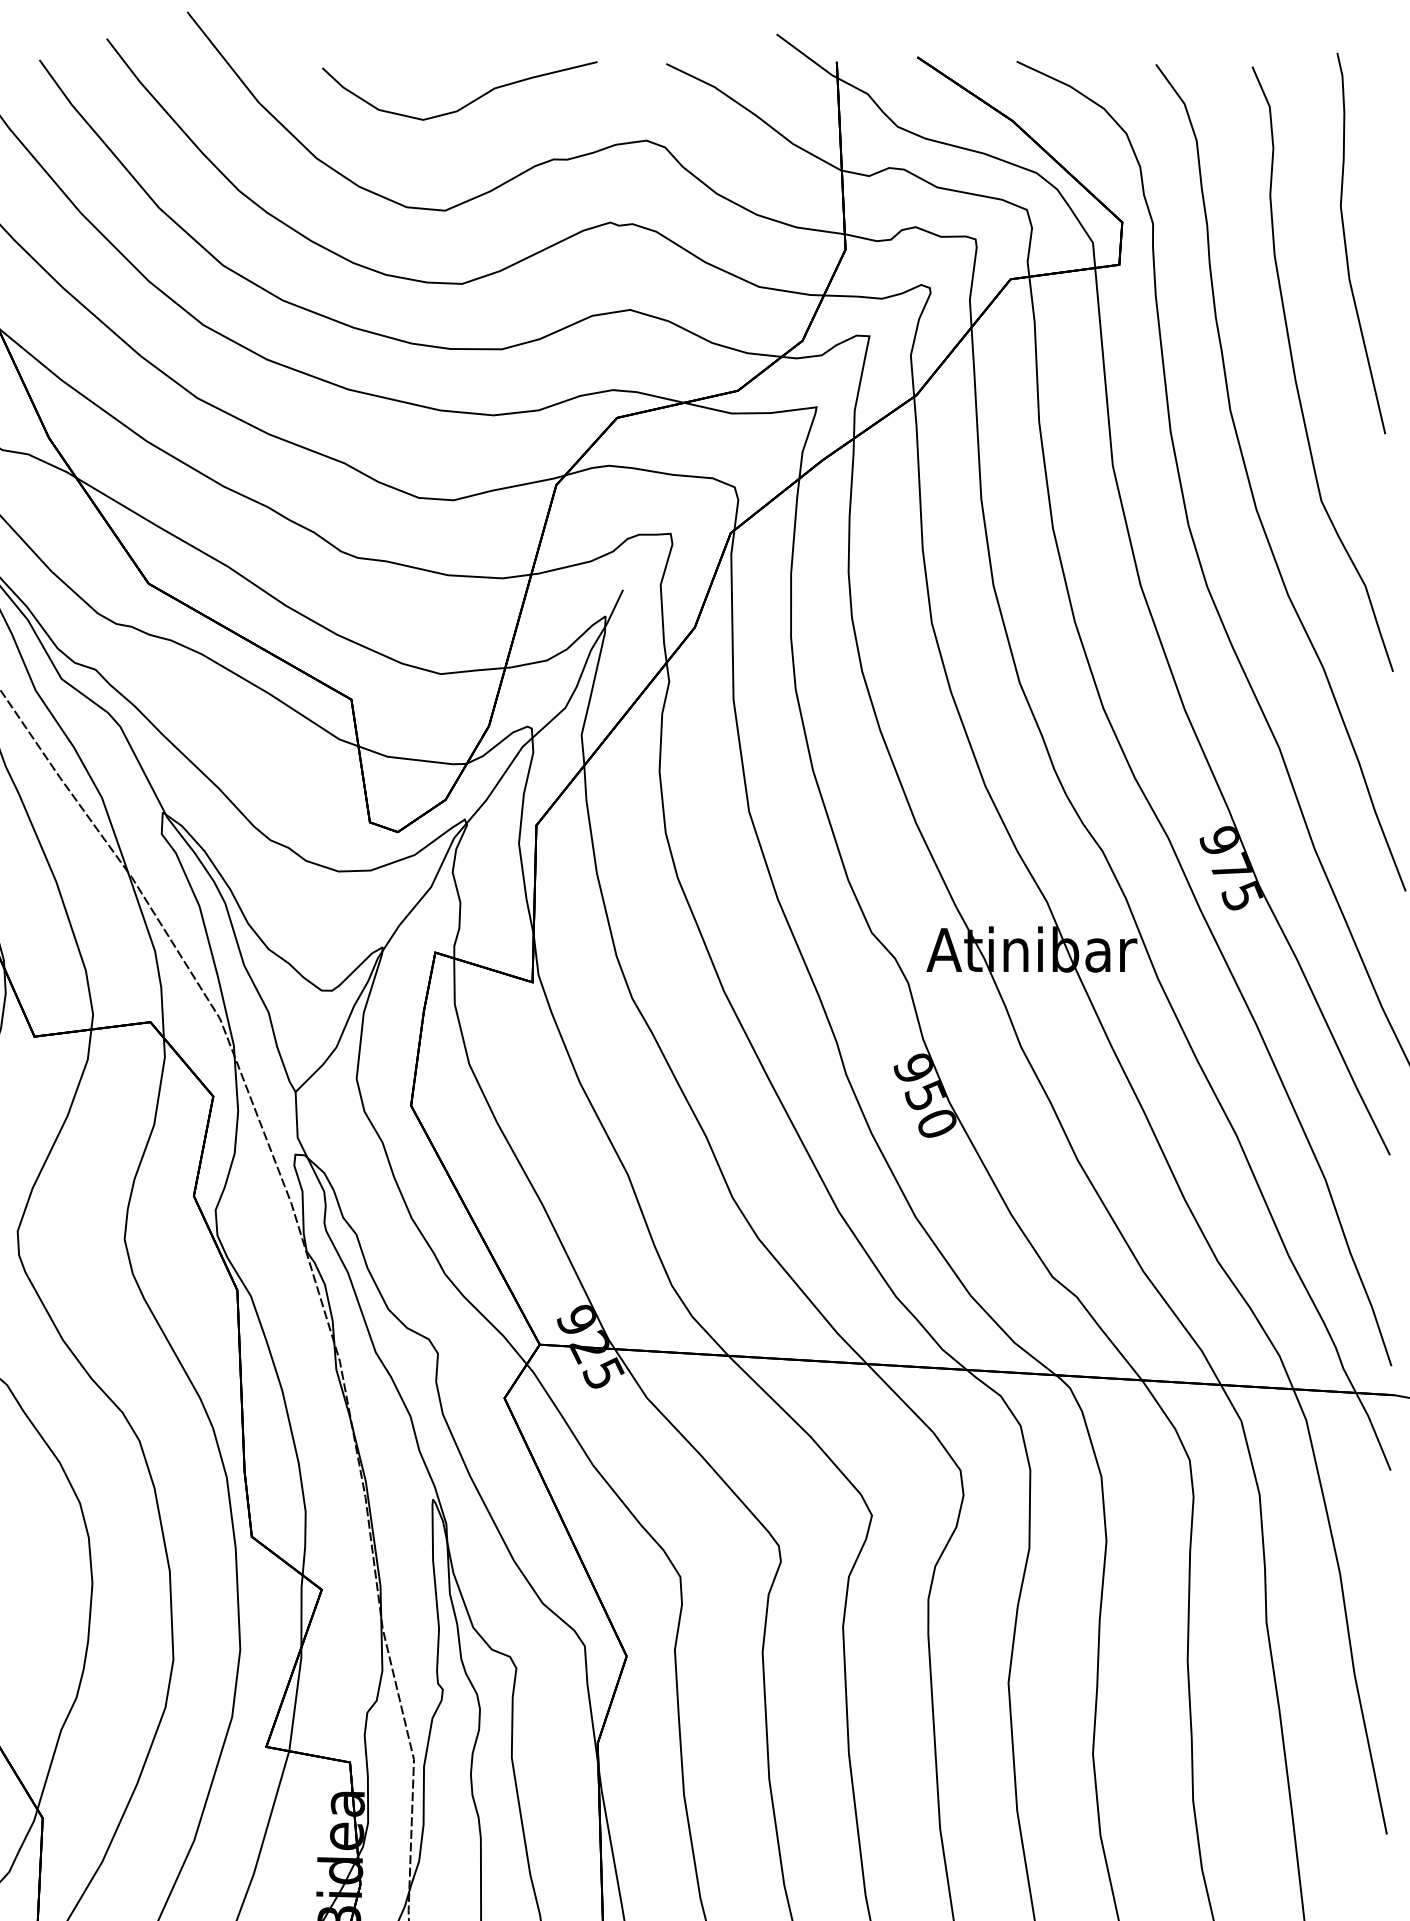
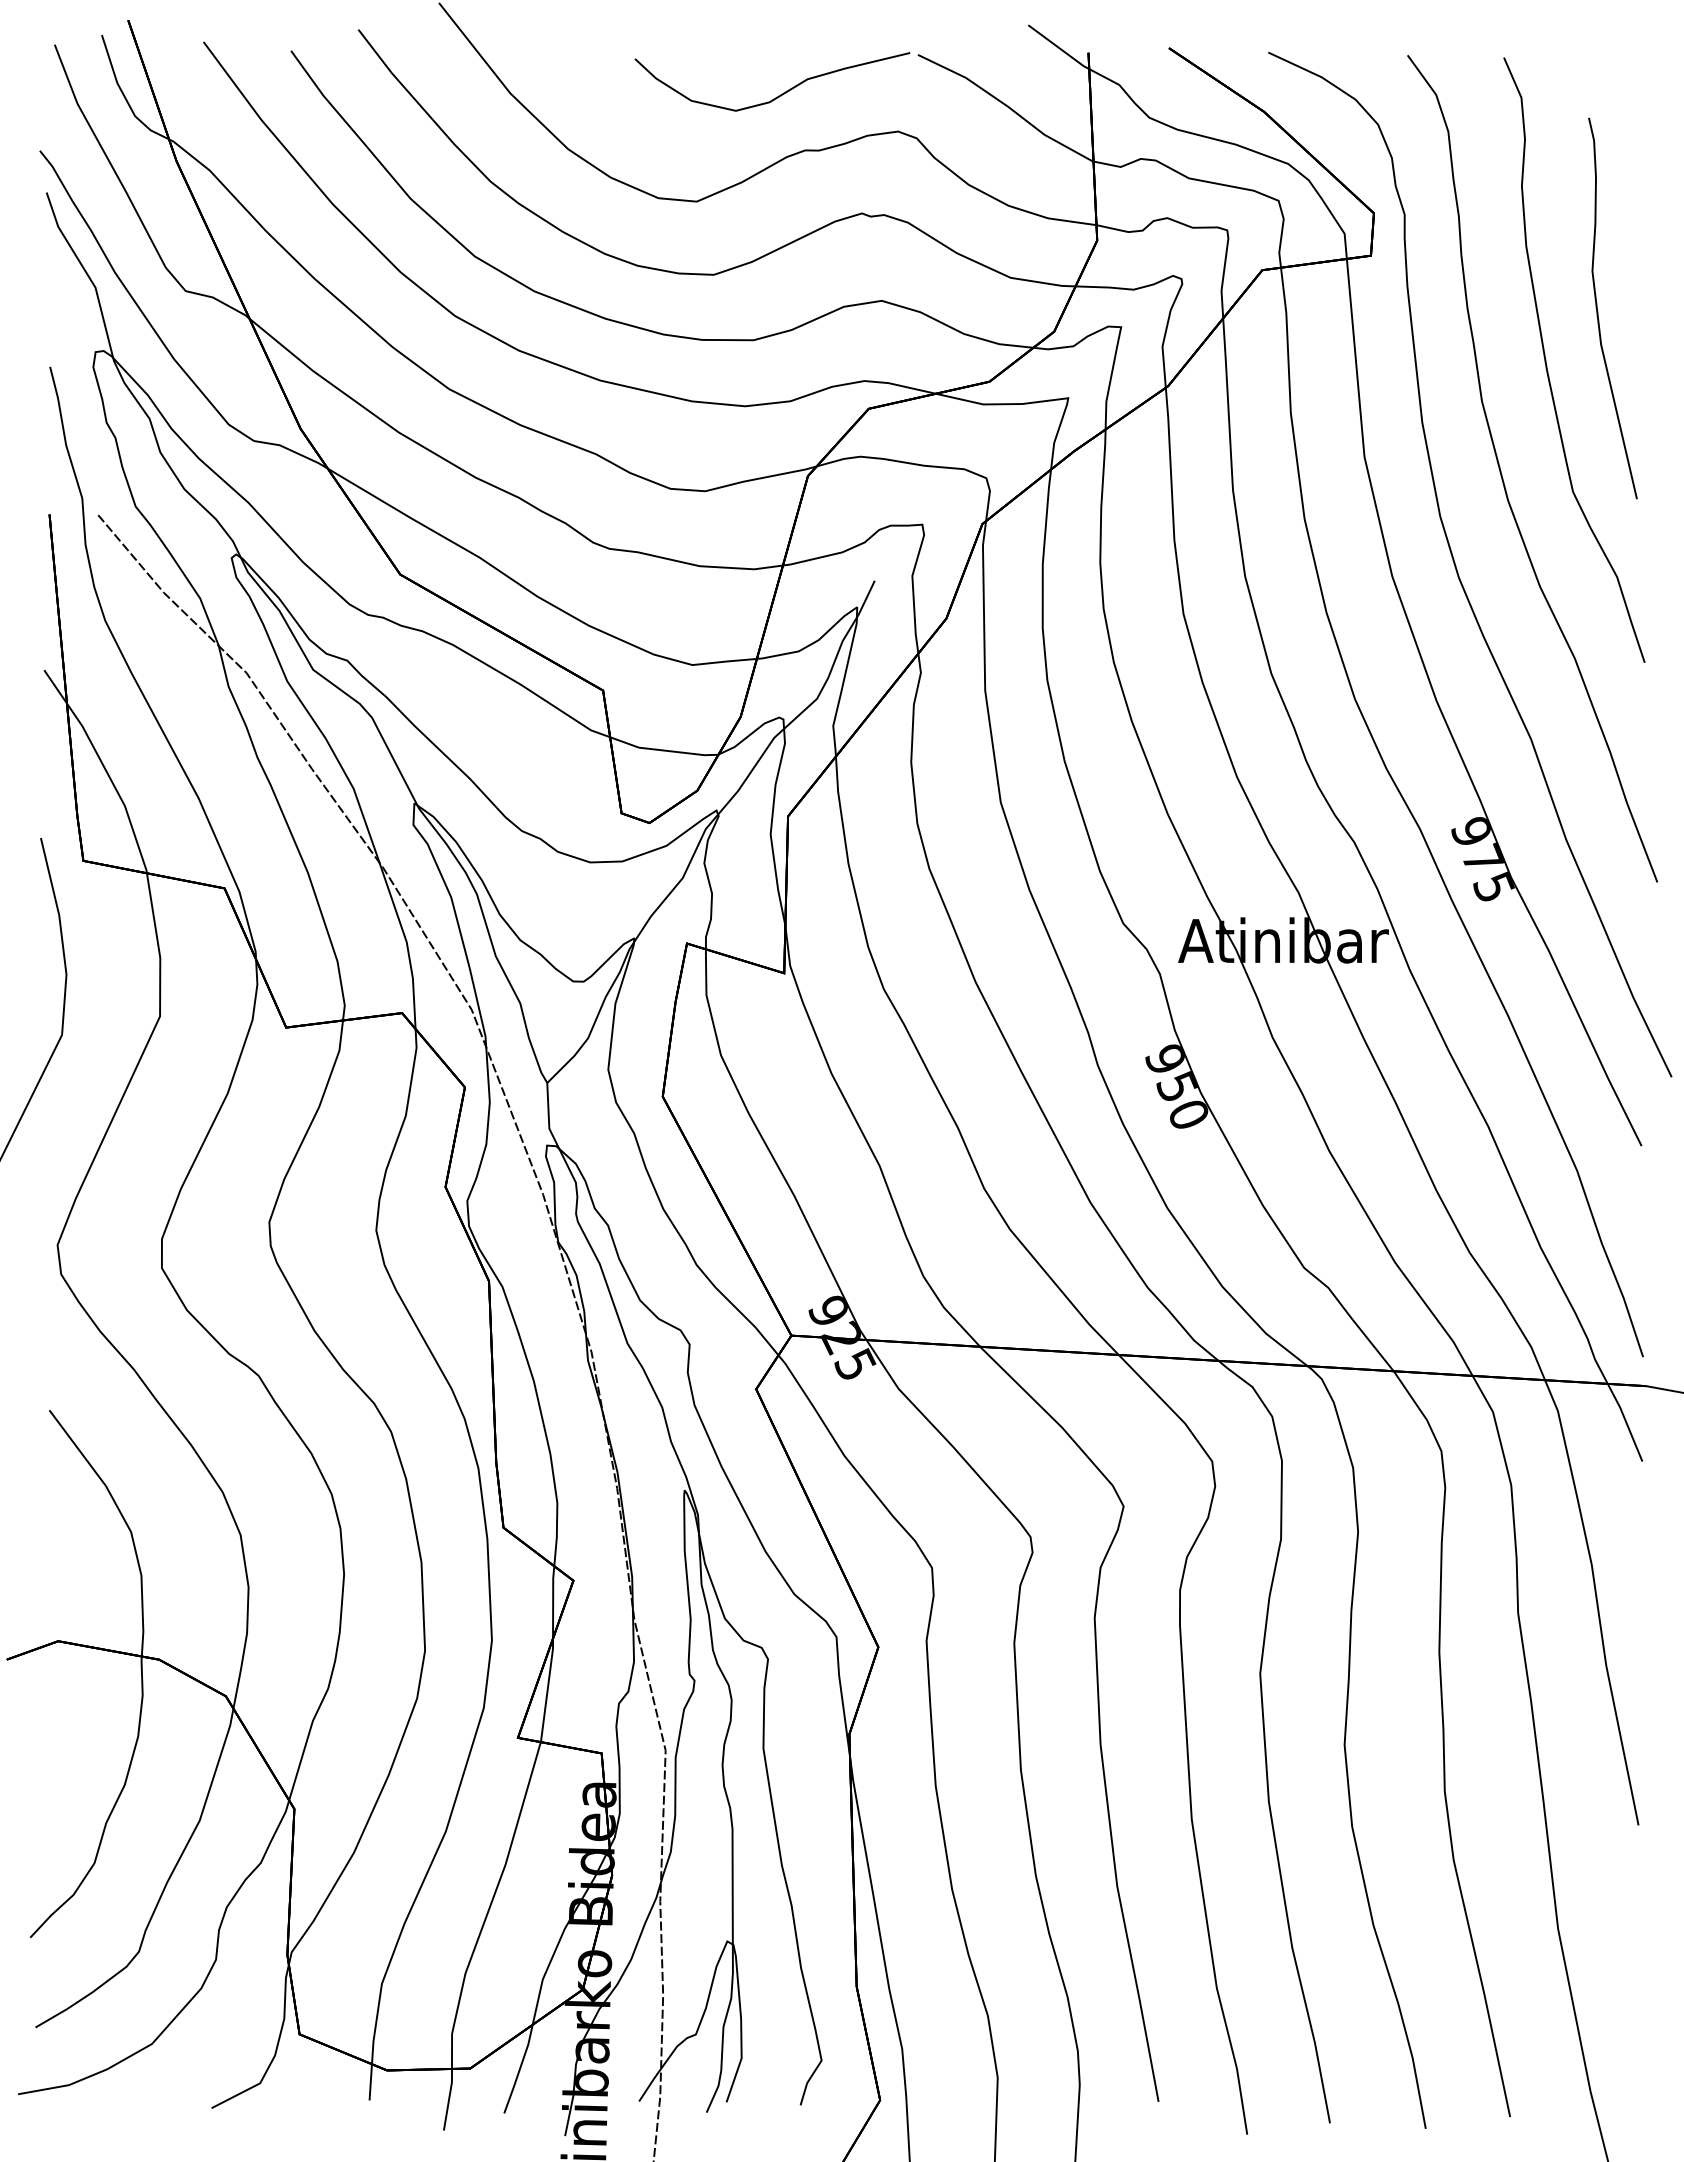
curve: (465, 104) -> (778, 95), moved
curve: (1346, 246) -> (1598, 311), moved

